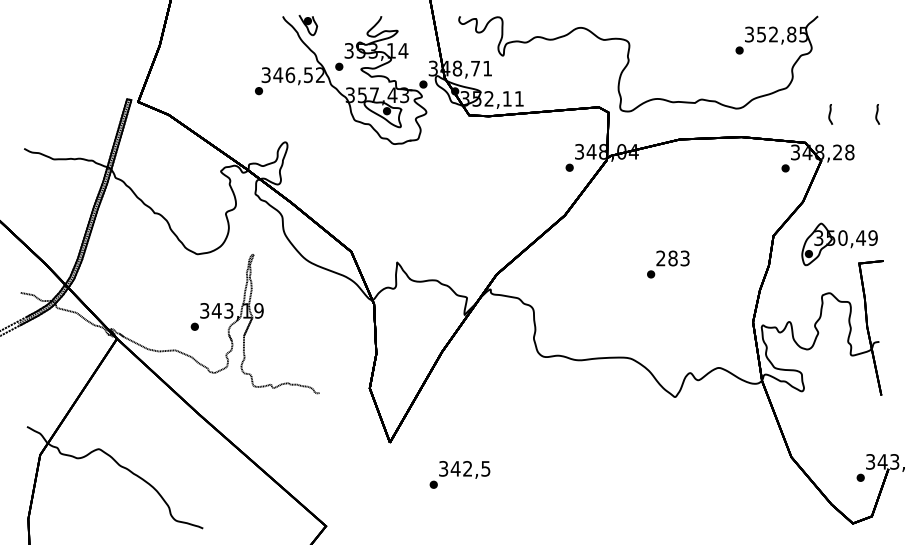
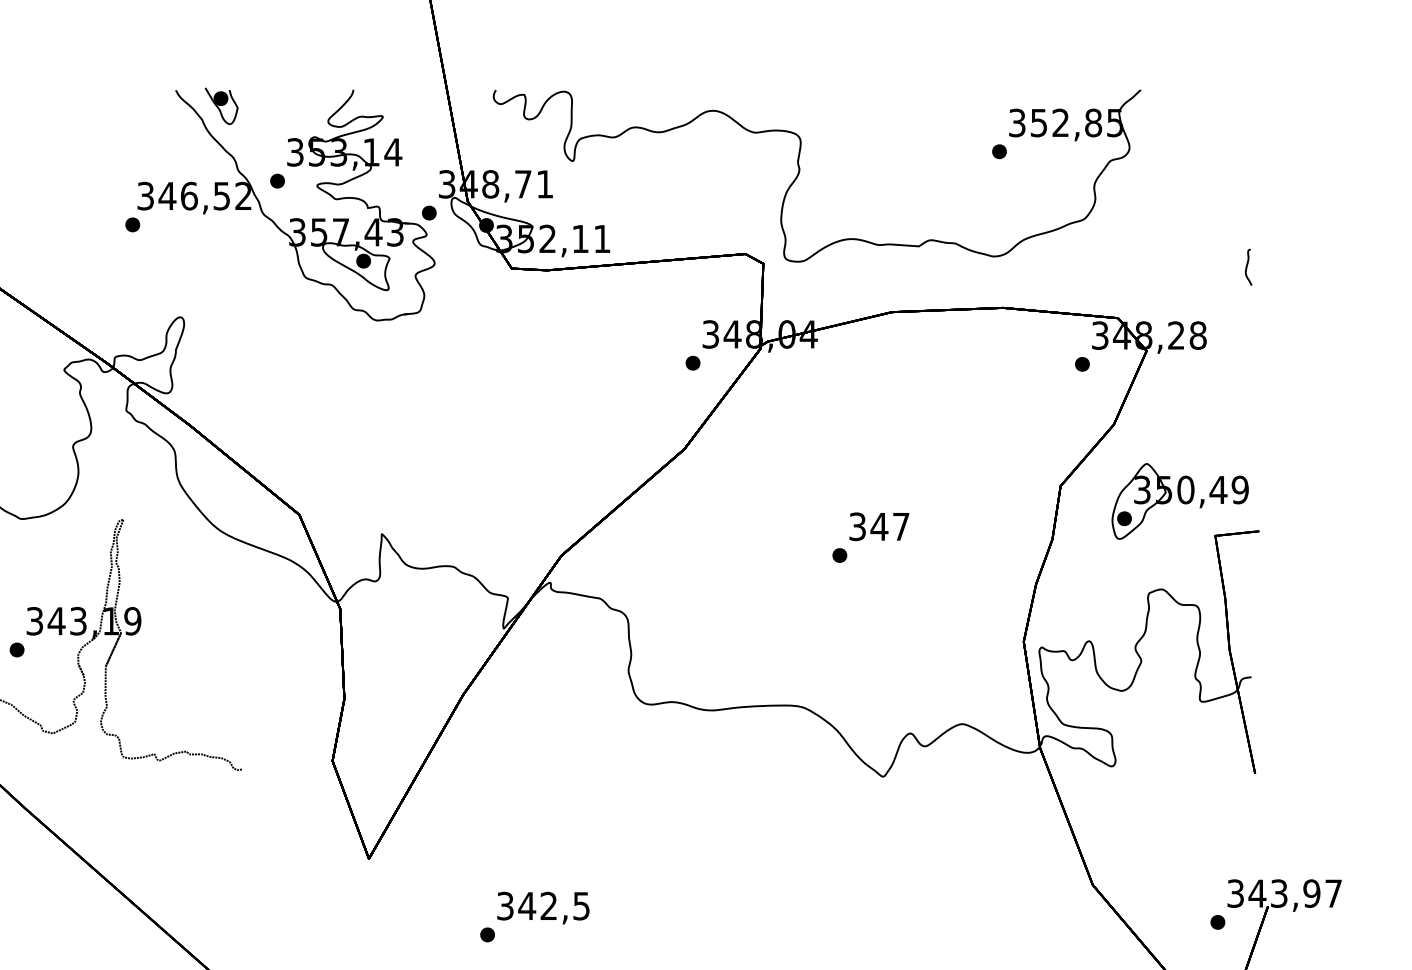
part: (830, 114) -> (1163, 267), removed
text: (672, 258) -> (878, 526), 283 -> 347
text: (459, 474) -> (534, 916), moved

